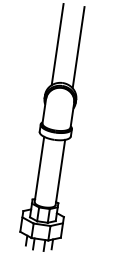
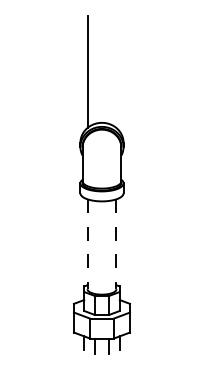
line: (78, 47) -> (116, 71), removed
line: (39, 169) -> (87, 244), solid -> dashed
line: (60, 172) -> (116, 244), solid -> dashed

